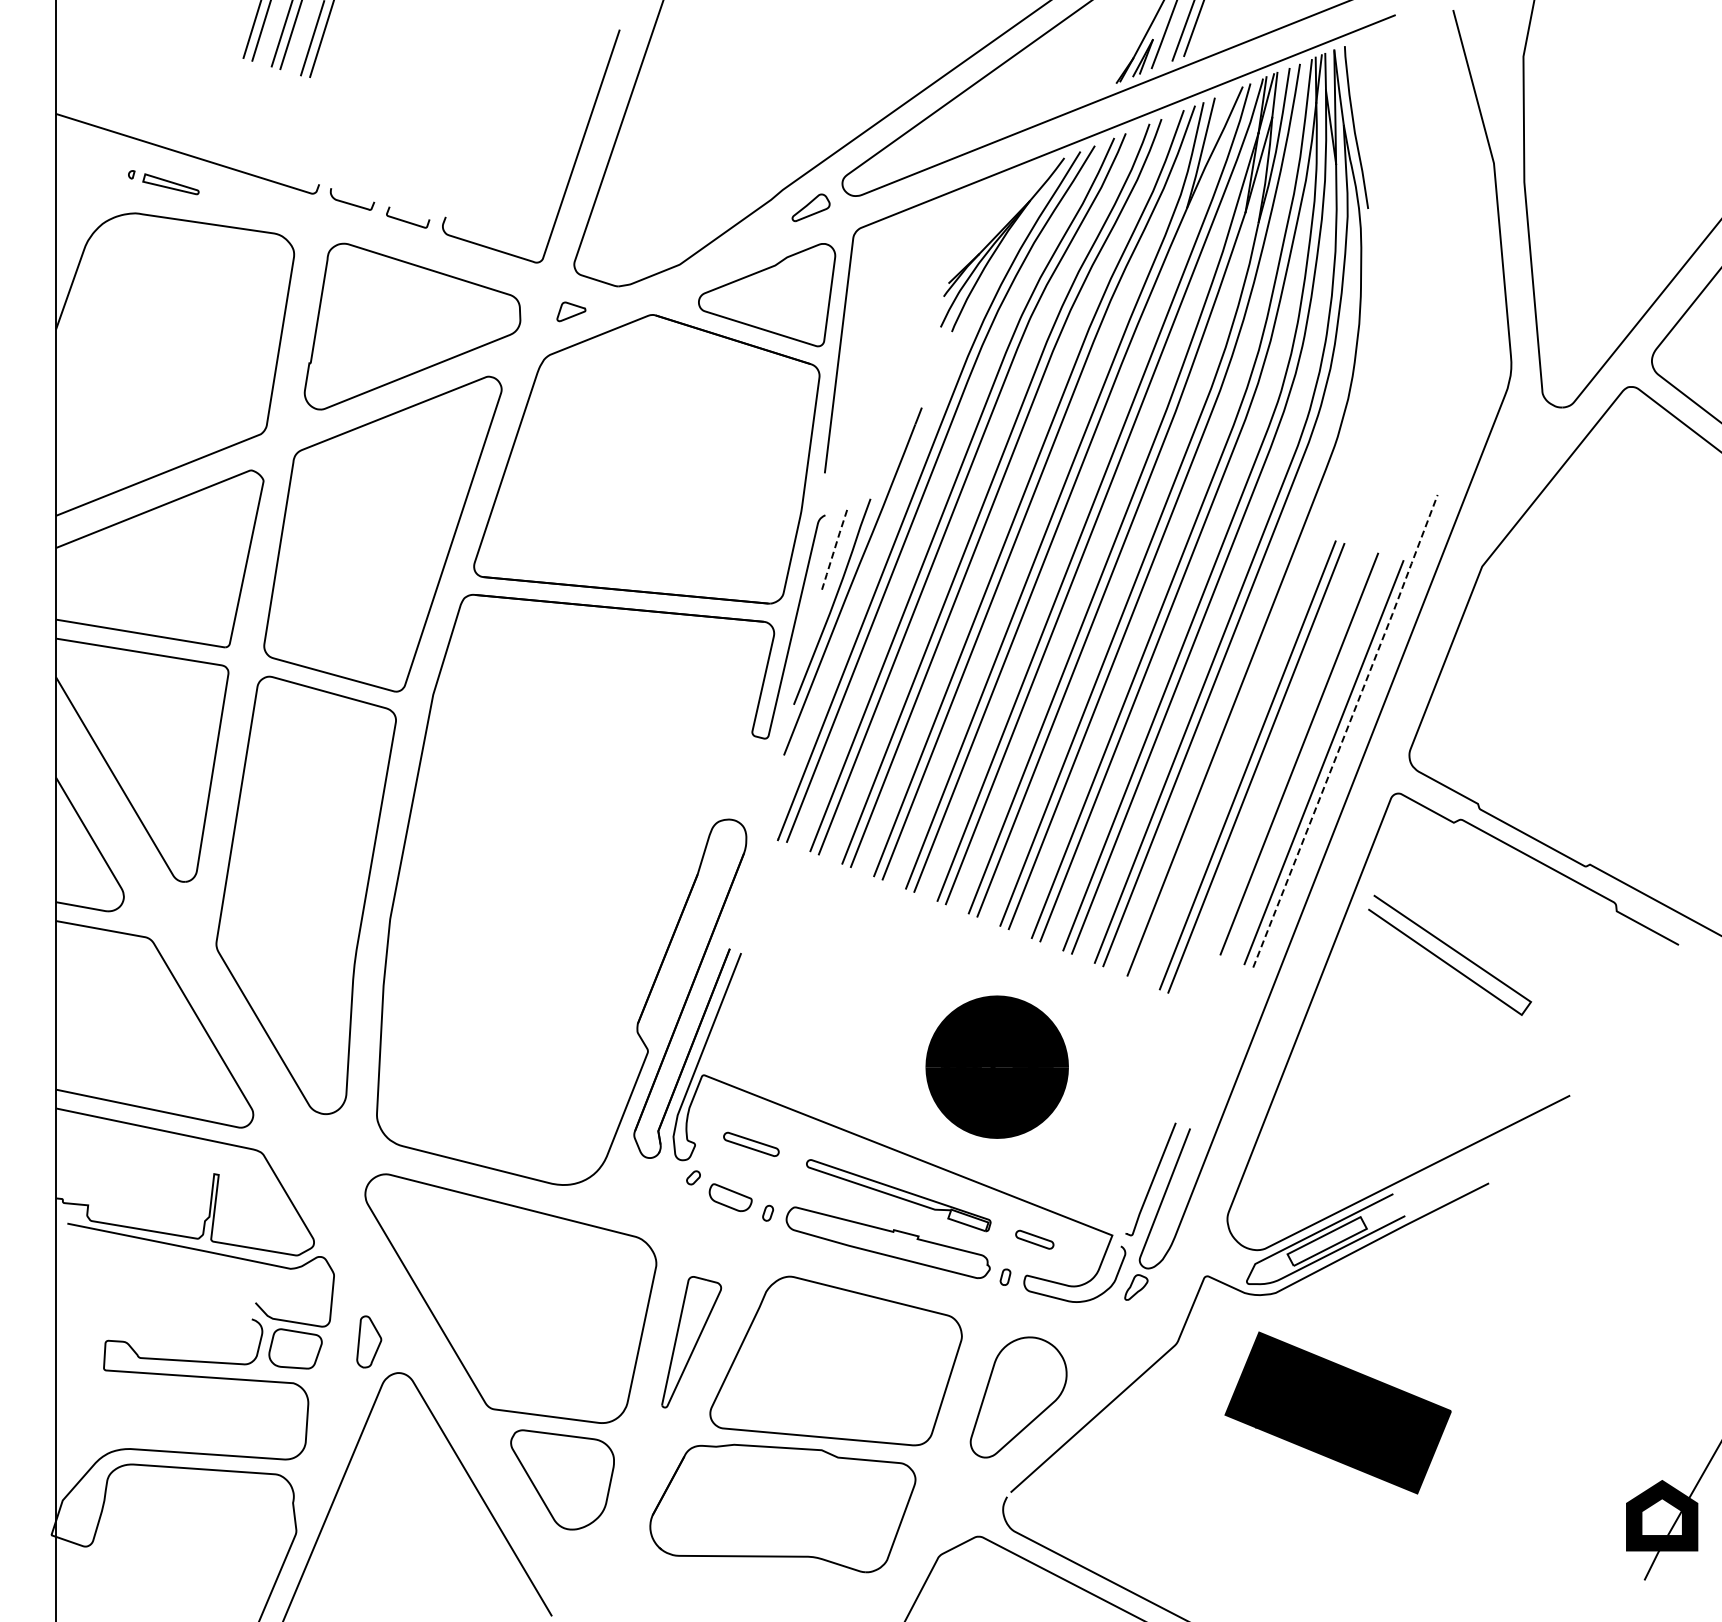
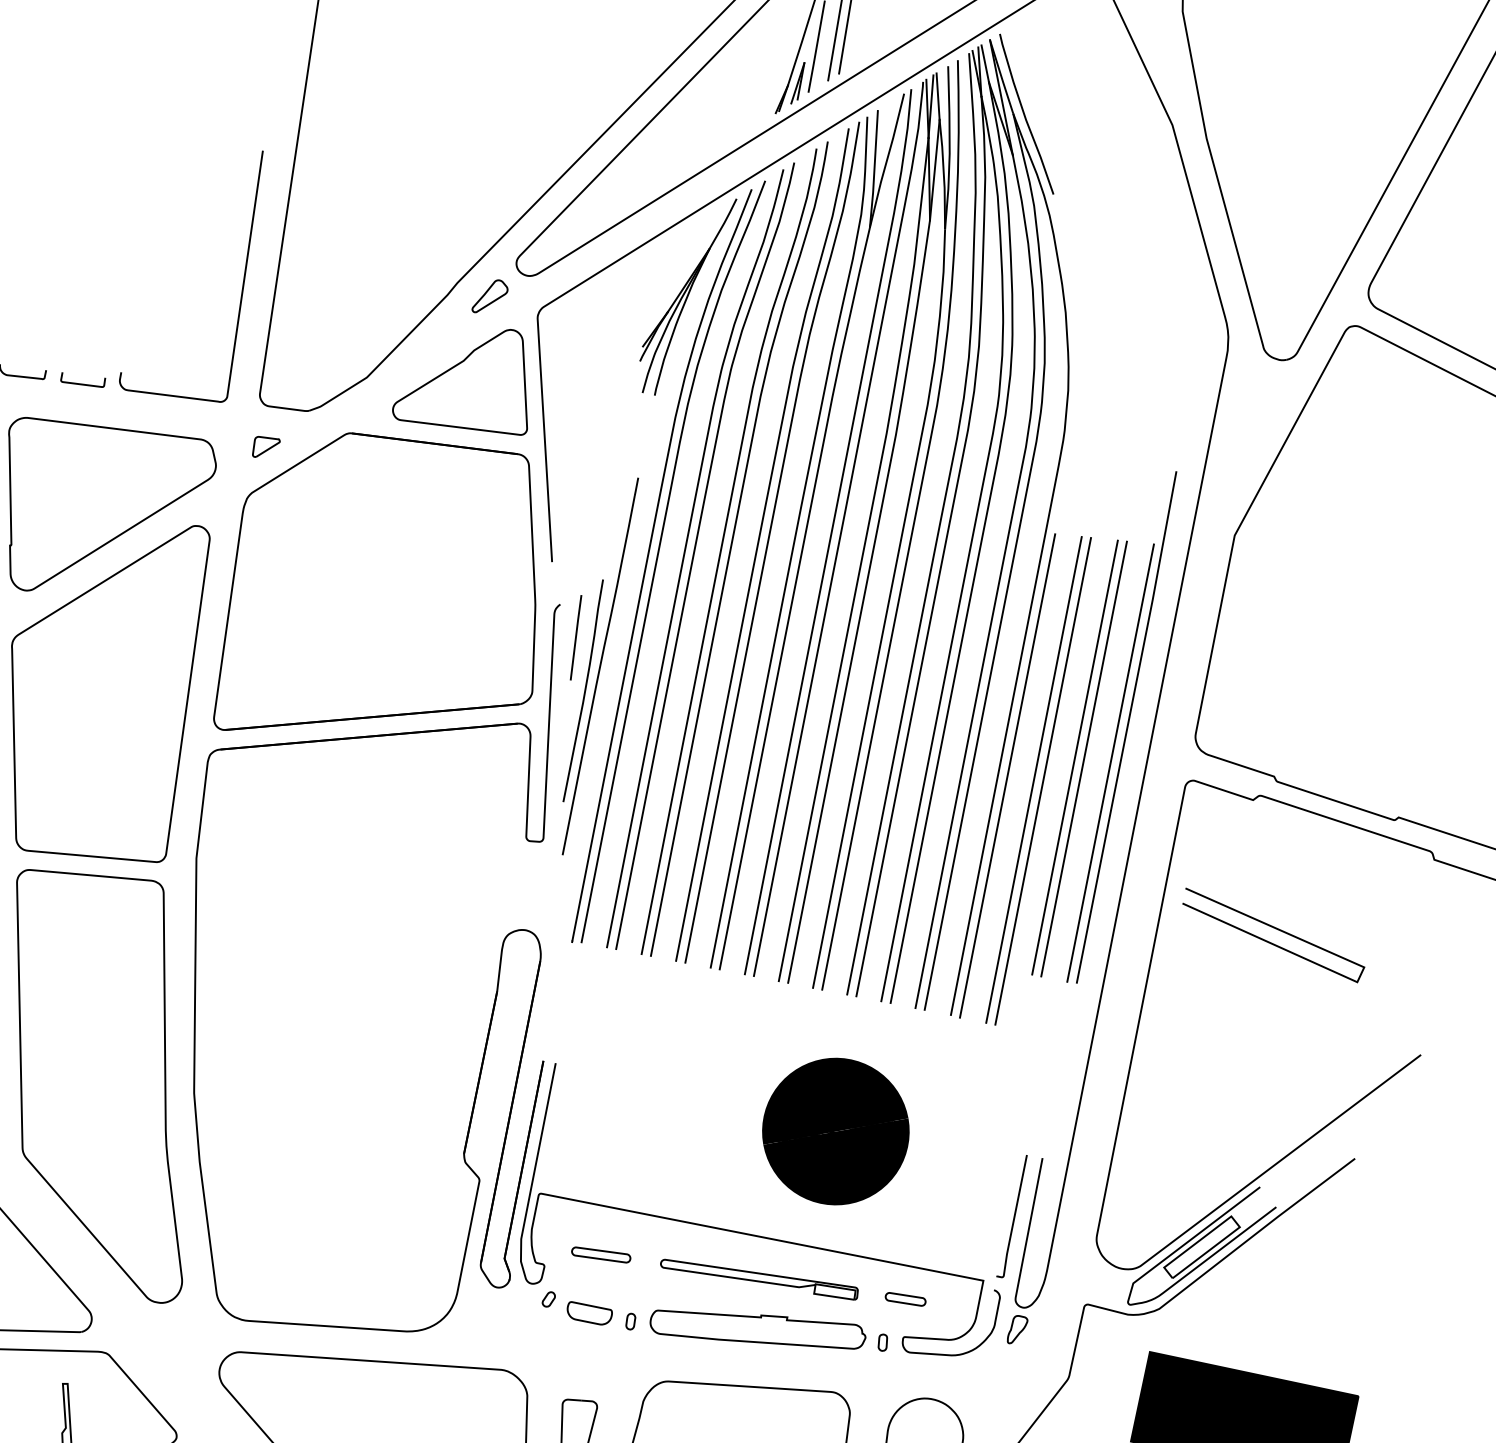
line: (834, 549) -> (575, 637), dashed -> solid
line: (1346, 729) -> (1127, 725), dashed -> solid
line: (1290, 751) -> (1074, 758), added
line: (1222, 756) -> (1006, 775), added

